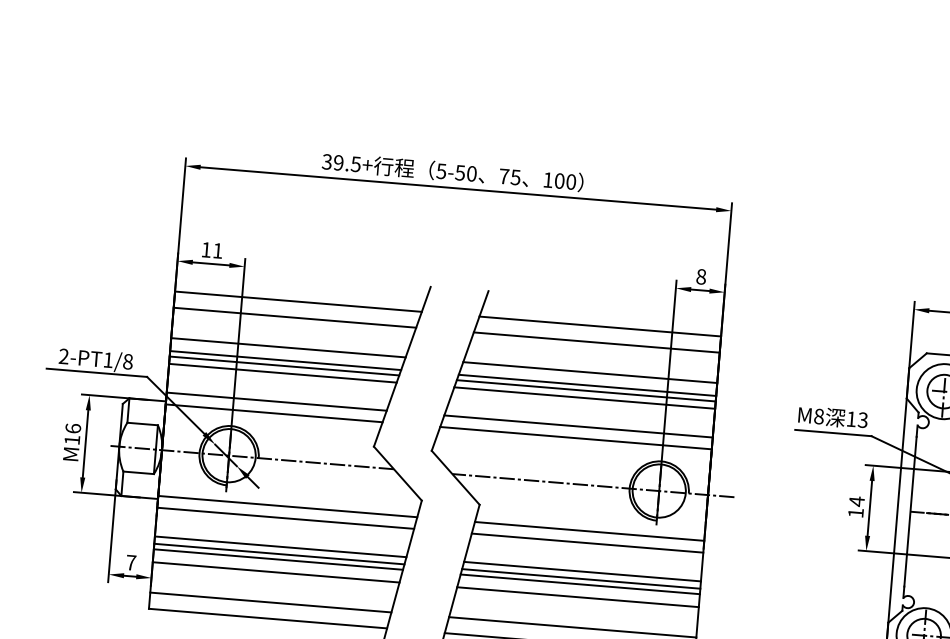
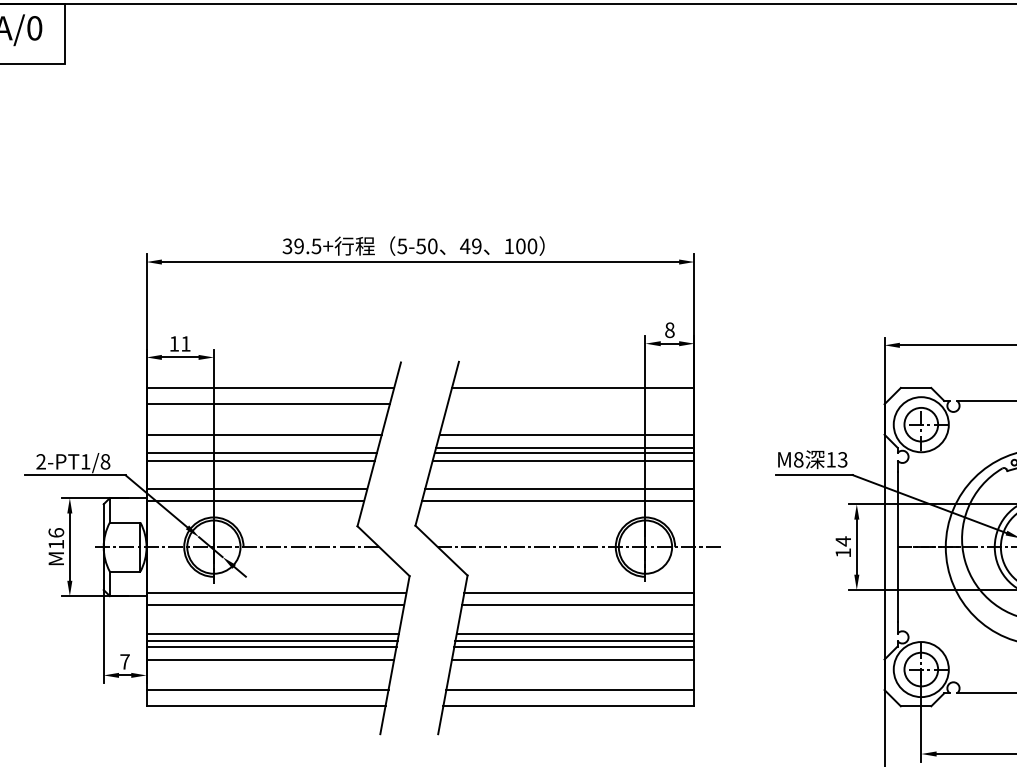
text: (509, 177) -> (470, 246), 75 -> 49
line: (596, 342) -> (570, 404), removed
line: (285, 360) -> (262, 447), removed

